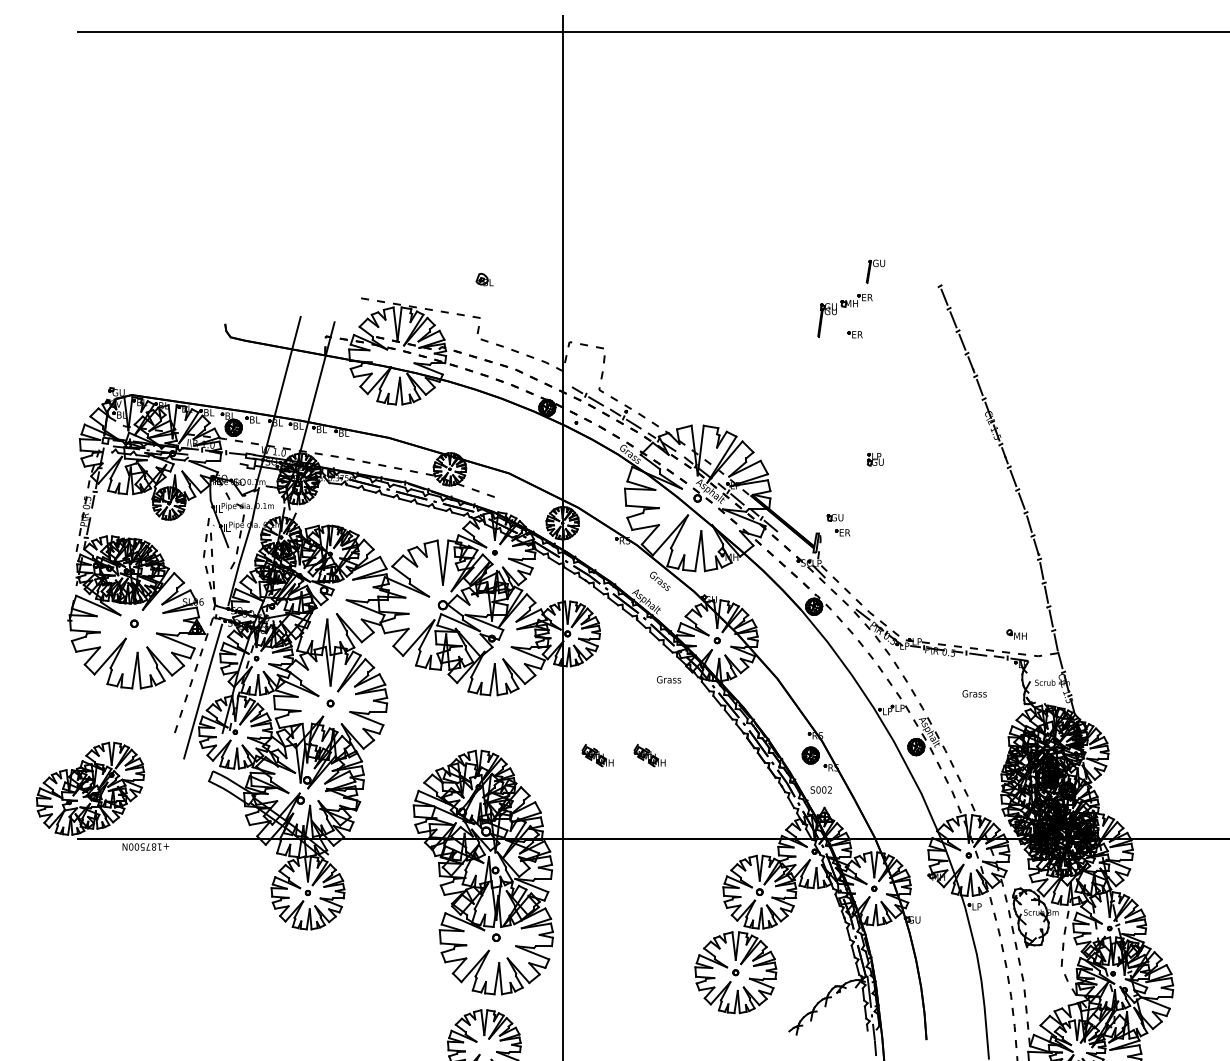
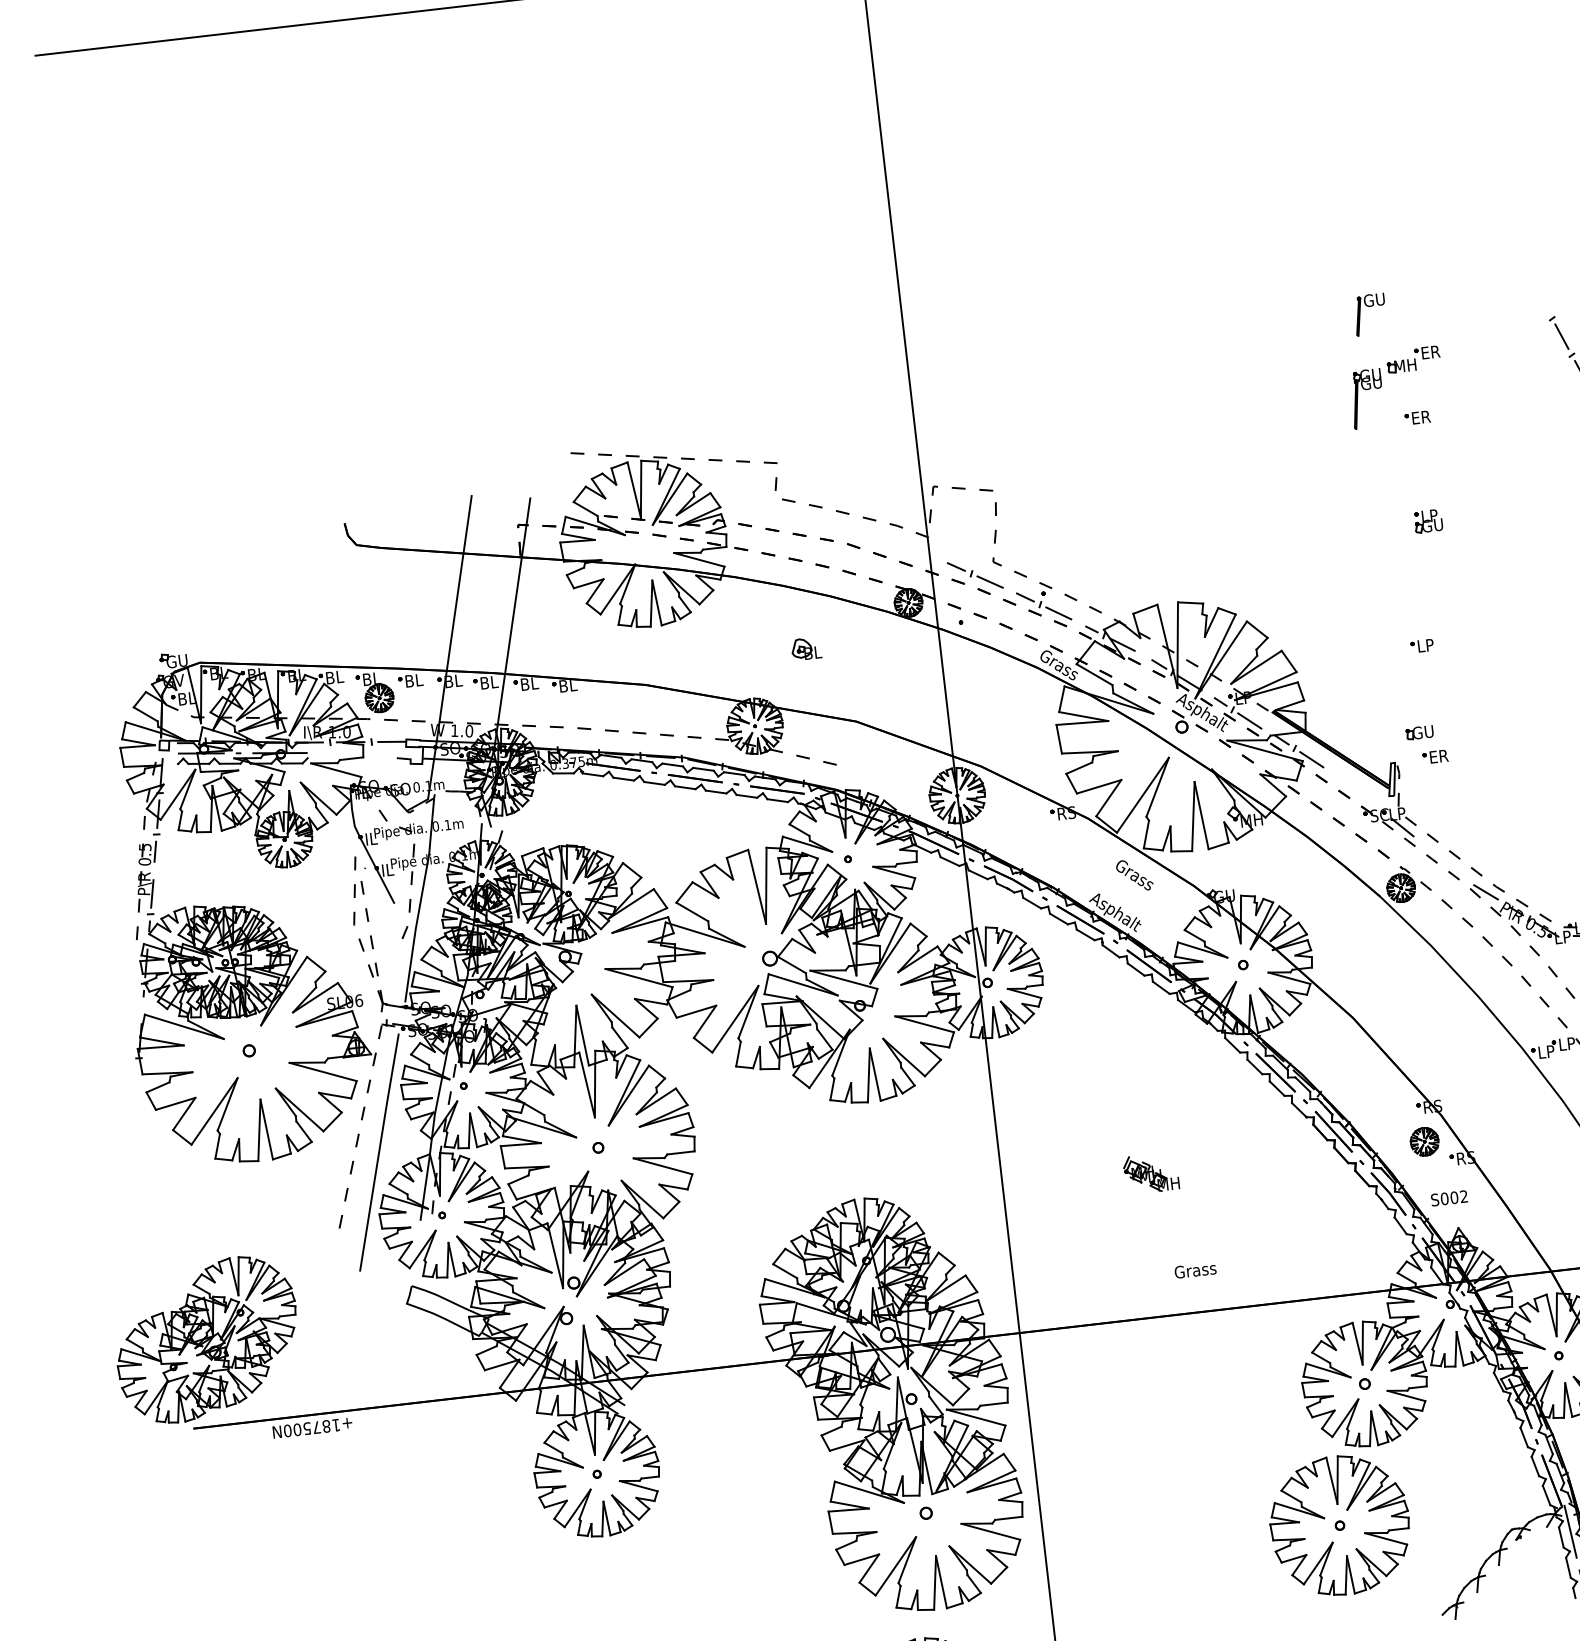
part: (875, 271) -> (1369, 314), moved
part: (484, 279) -> (805, 648), moved
part: (874, 459) -> (1426, 521), moved
part: (842, 467) -> (1422, 646), added
text: (669, 679) -> (1196, 1269), moved
part: (597, 755) -> (1062, 1183), removed

